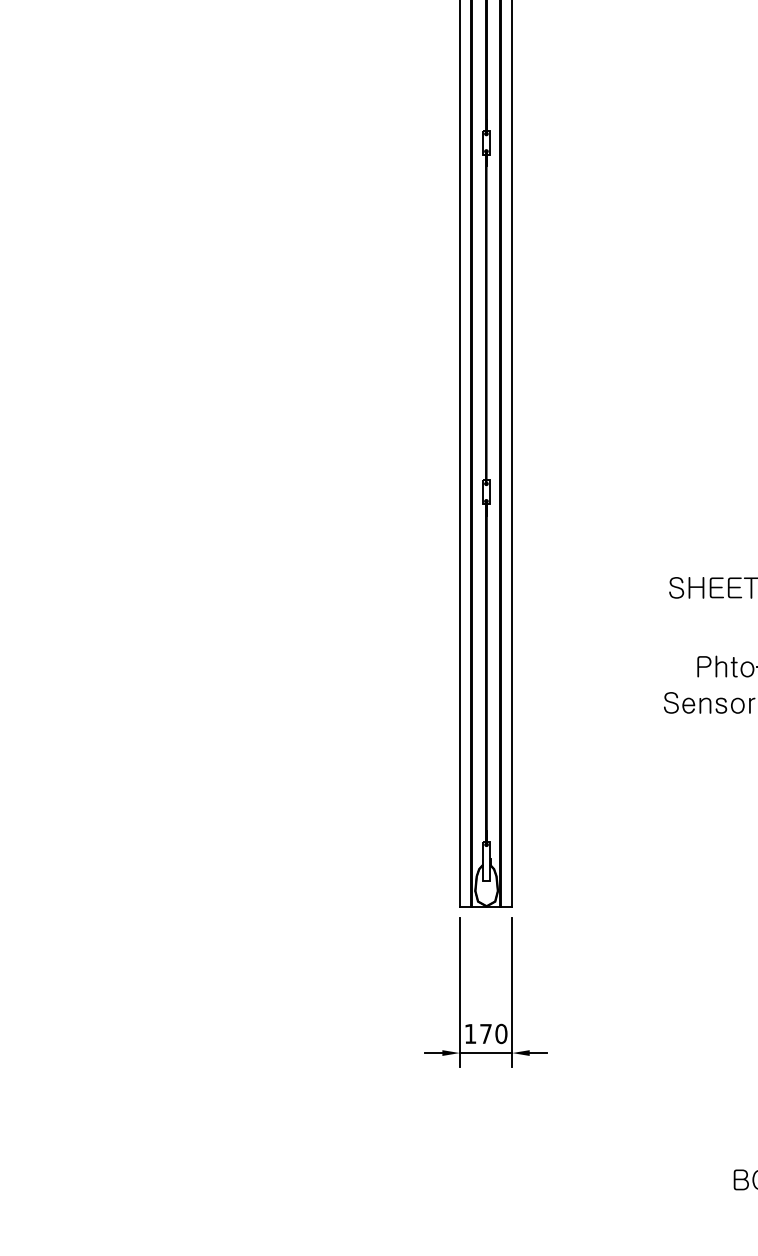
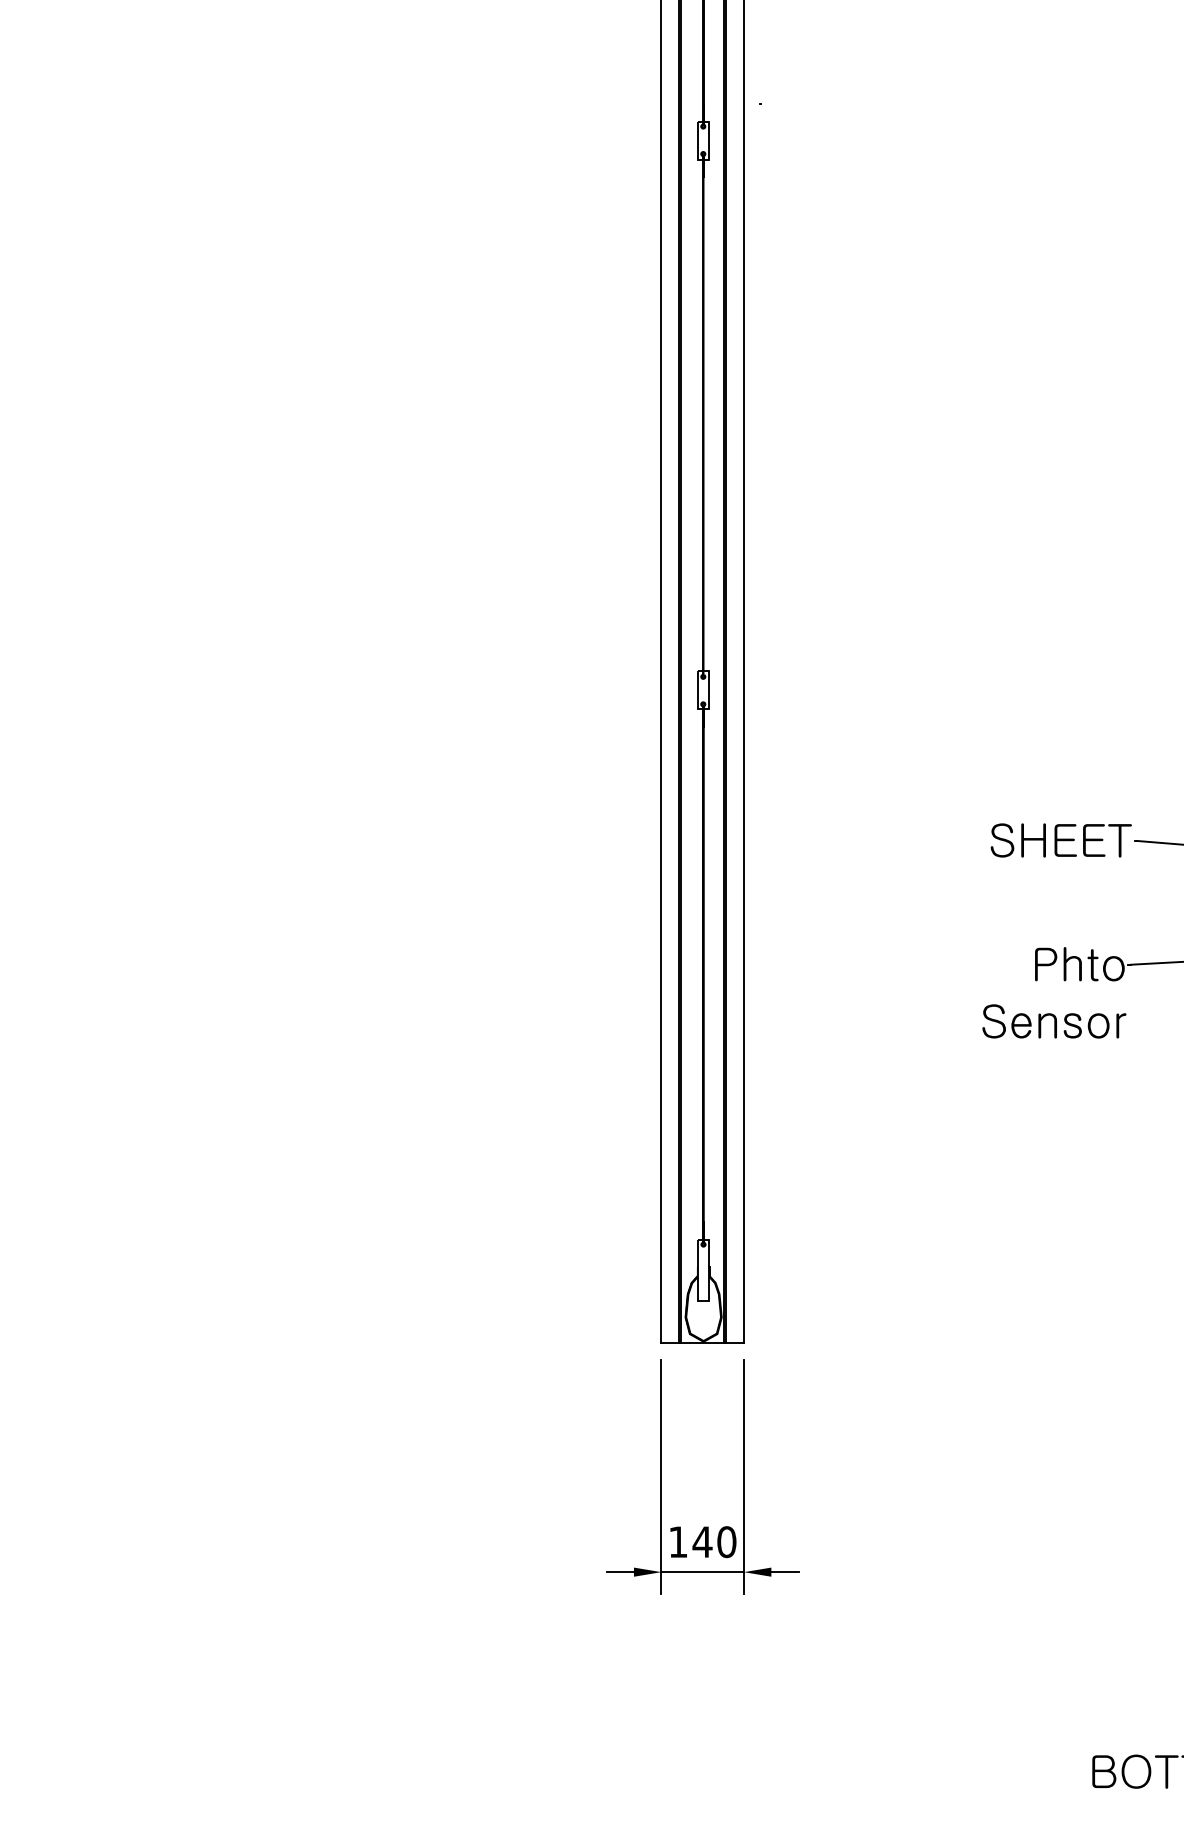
text: (485, 1033) -> (701, 1541), 170 -> 140

